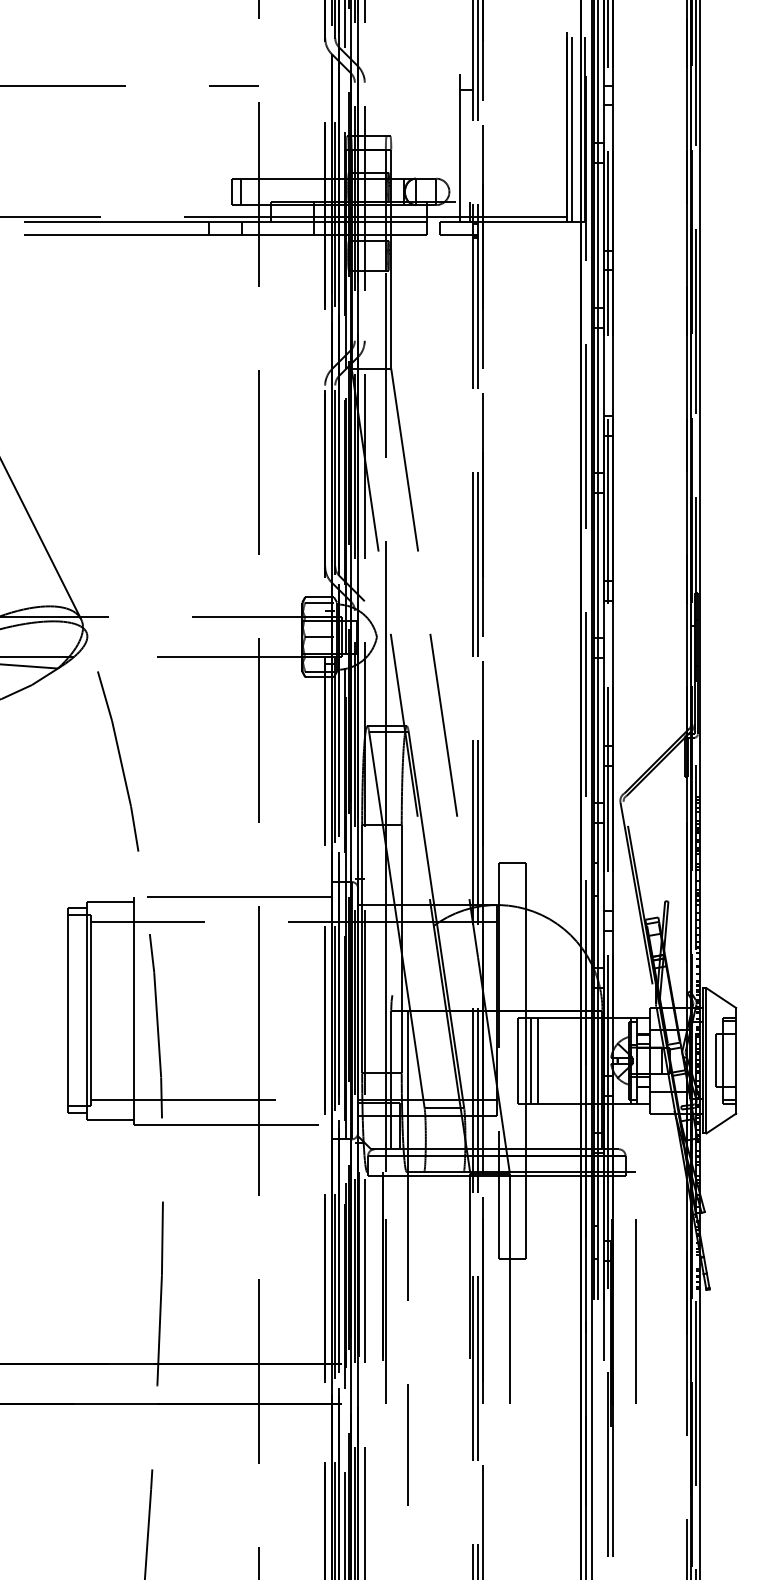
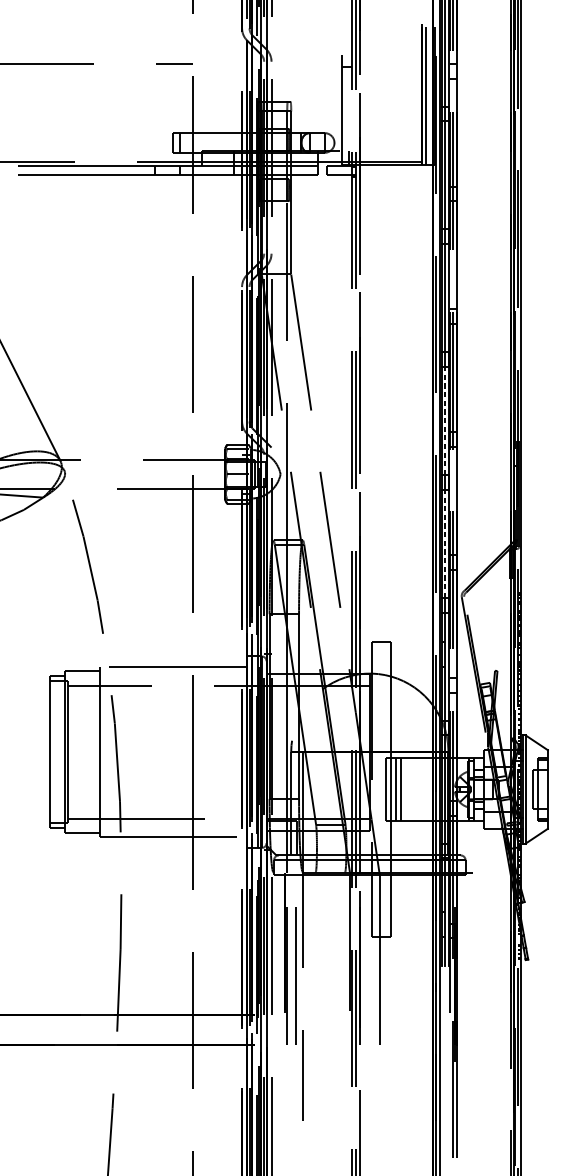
line: (598, 565) -> (445, 420), solid -> dashed
line: (598, 730) -> (445, 543), solid -> dashed
line: (635, 1311) -> (295, 976), moved

